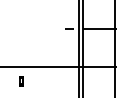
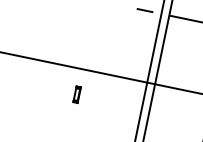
part: (21, 81) -> (76, 95), moved

